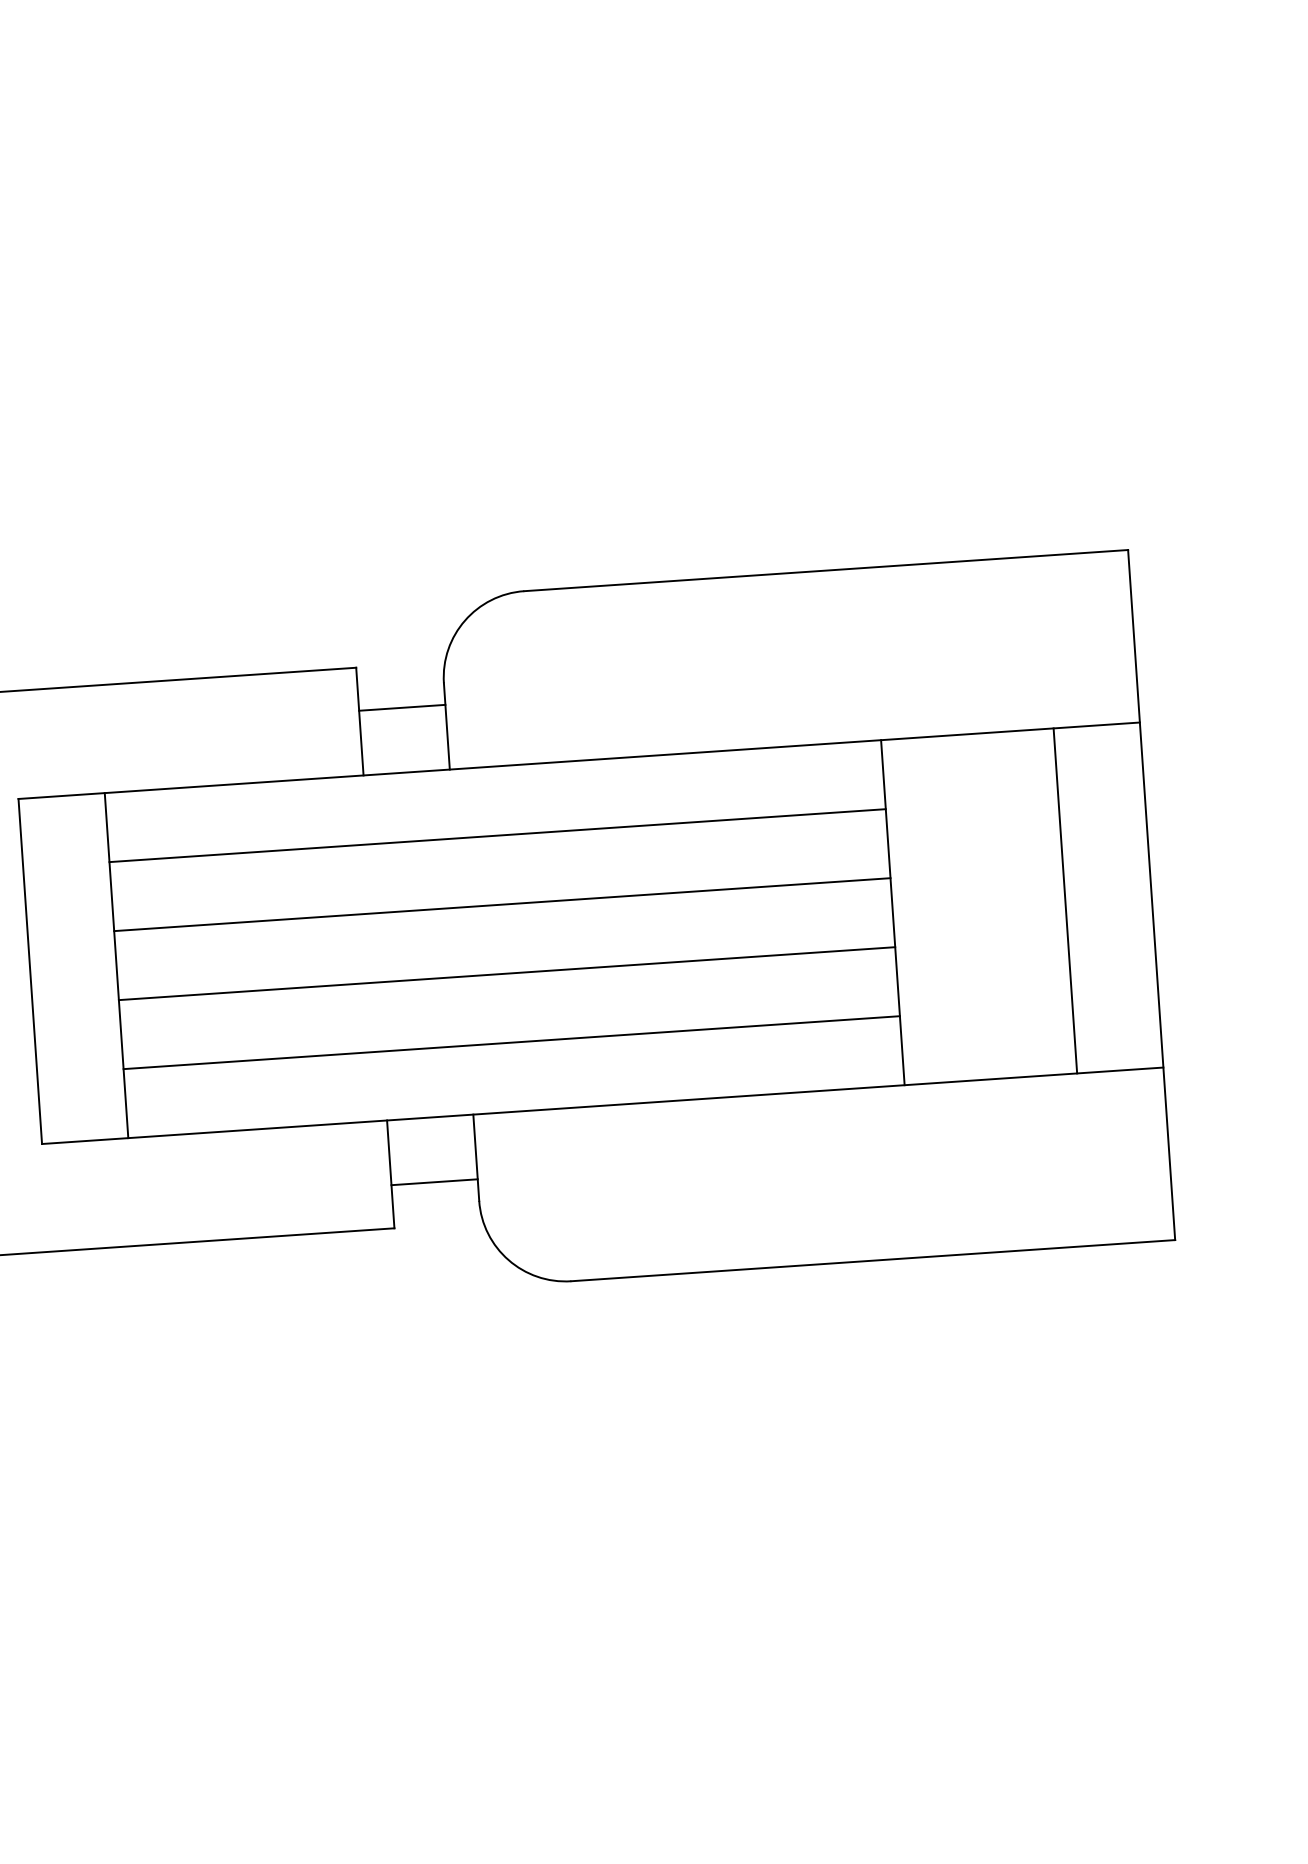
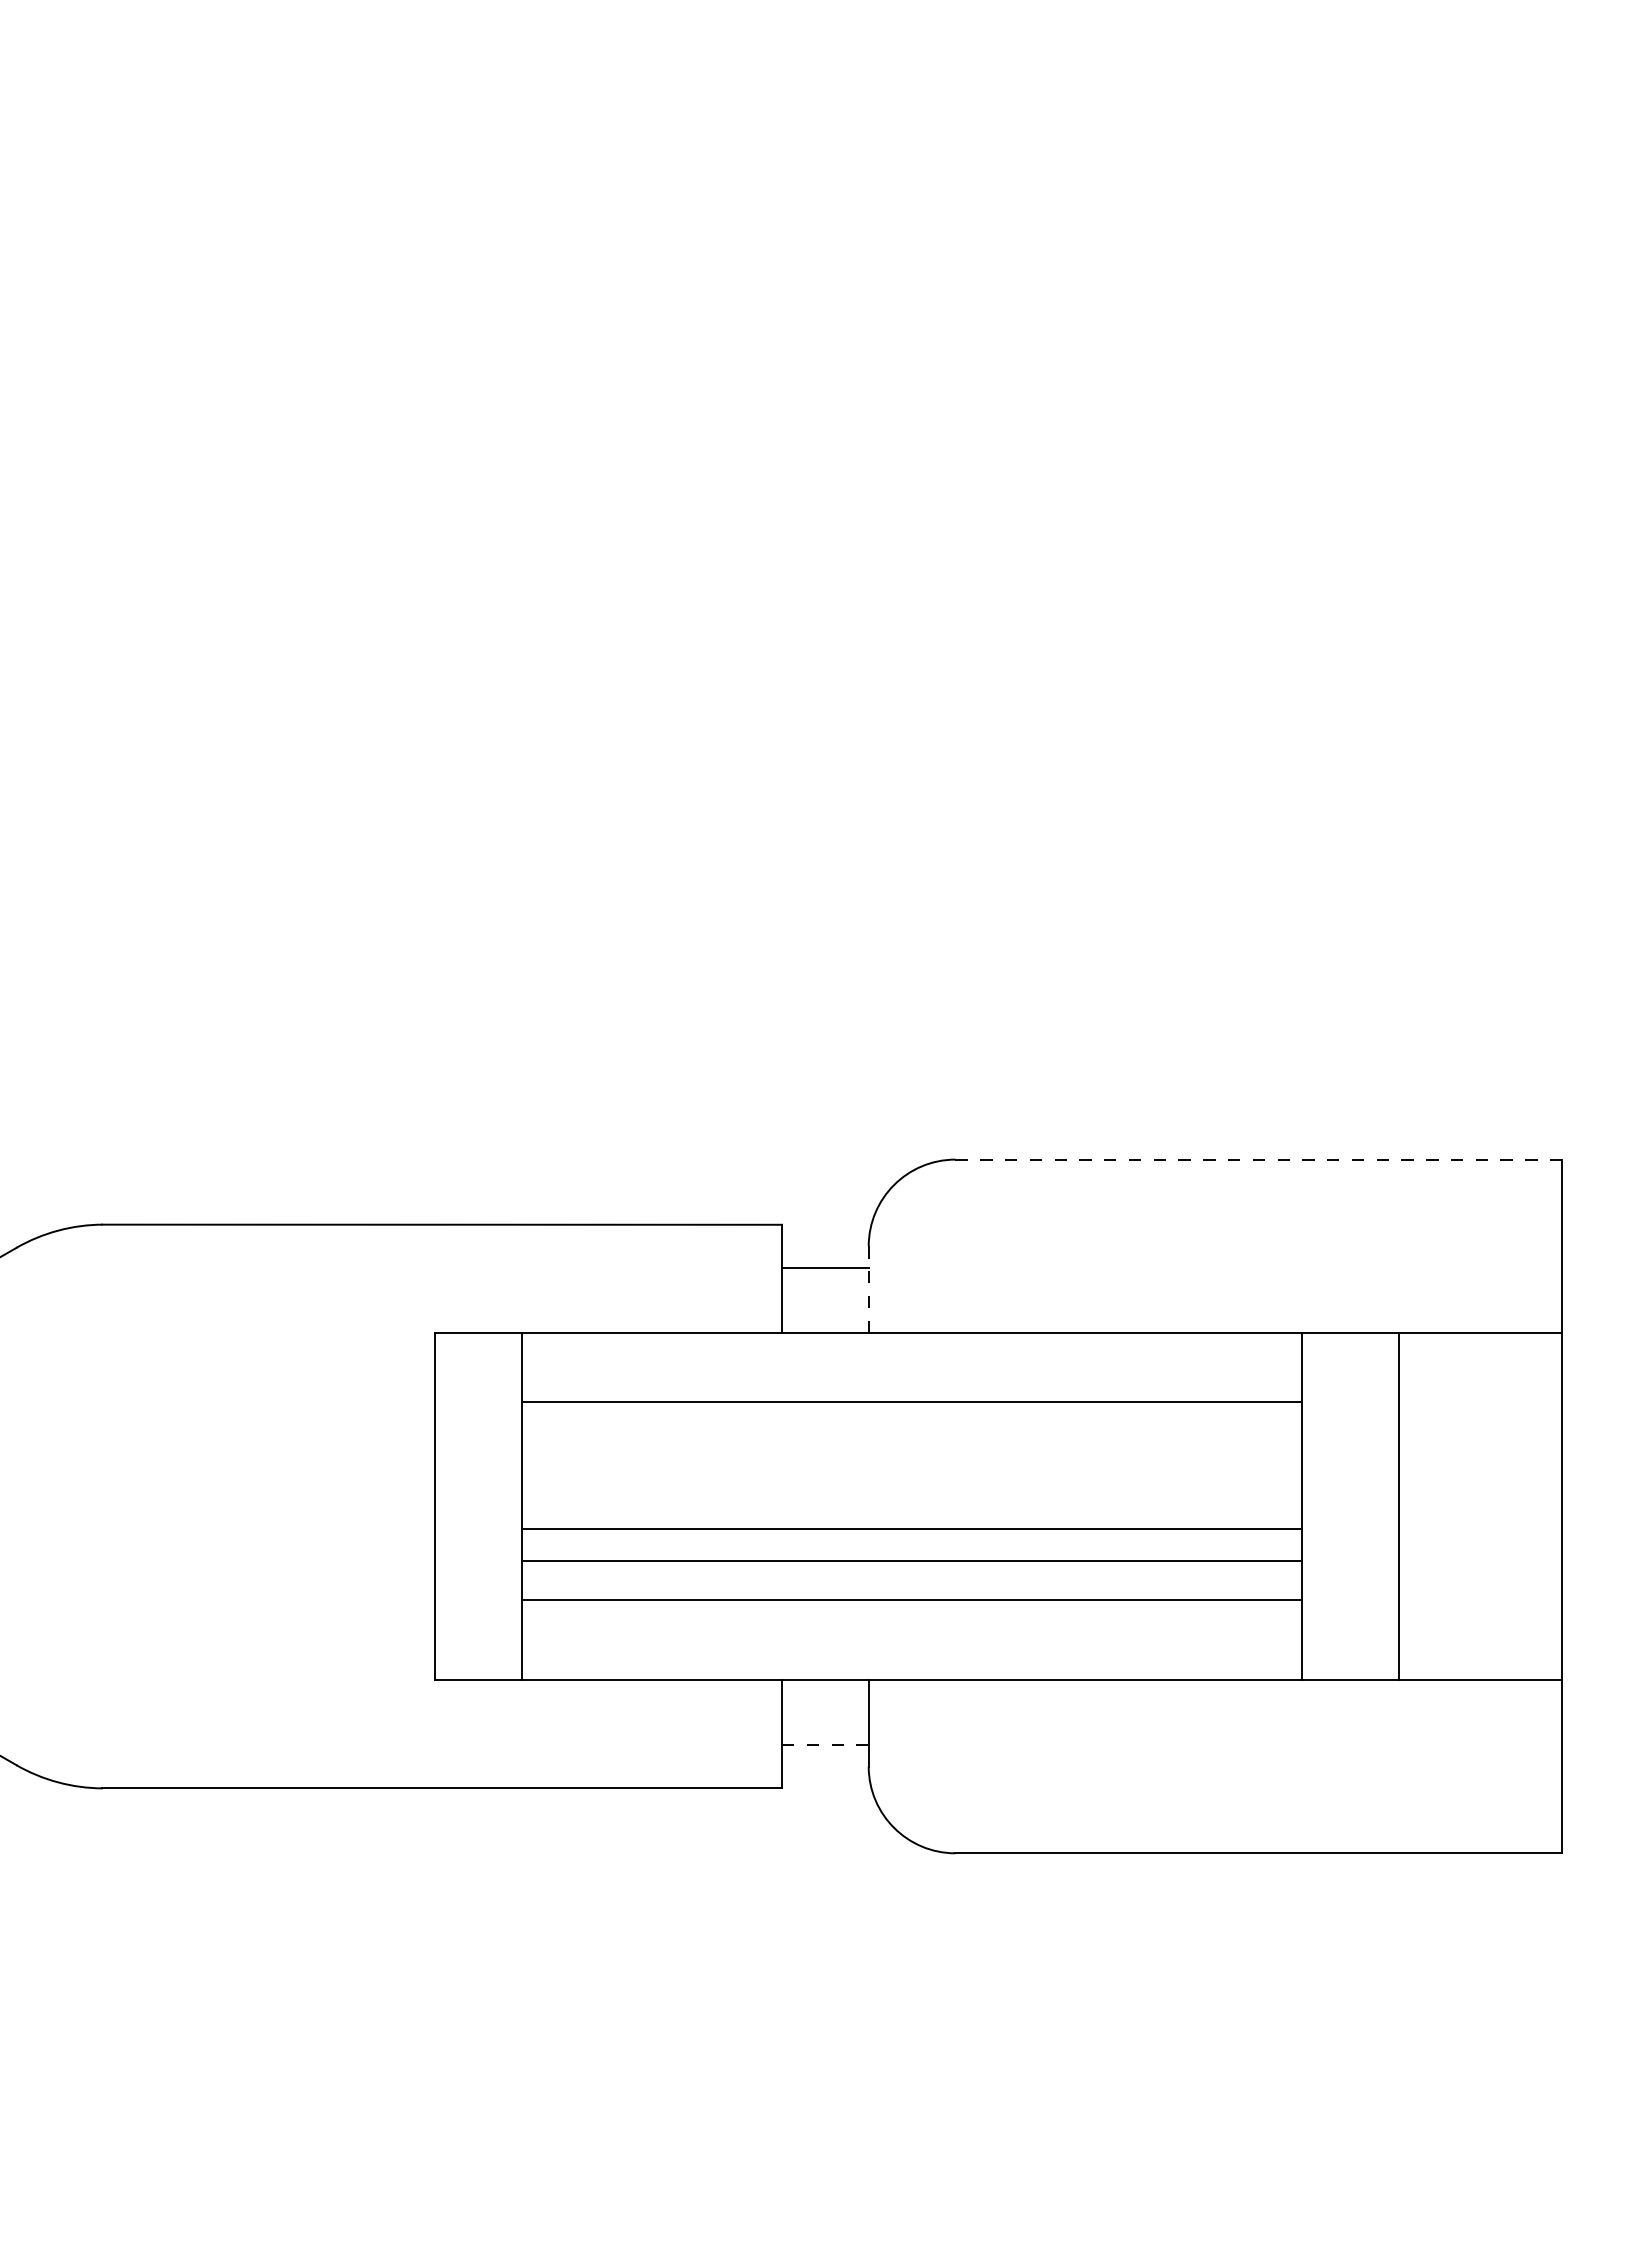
line: (826, 570) -> (1259, 1159), solid -> dashed
line: (446, 727) -> (868, 1290), solid -> dashed
line: (1065, 900) -> (1398, 1506), moved
line: (501, 904) -> (911, 1528), moved
line: (506, 974) -> (911, 1600), moved
line: (511, 1042) -> (911, 1560), moved
line: (433, 1181) -> (824, 1744), solid -> dashed

